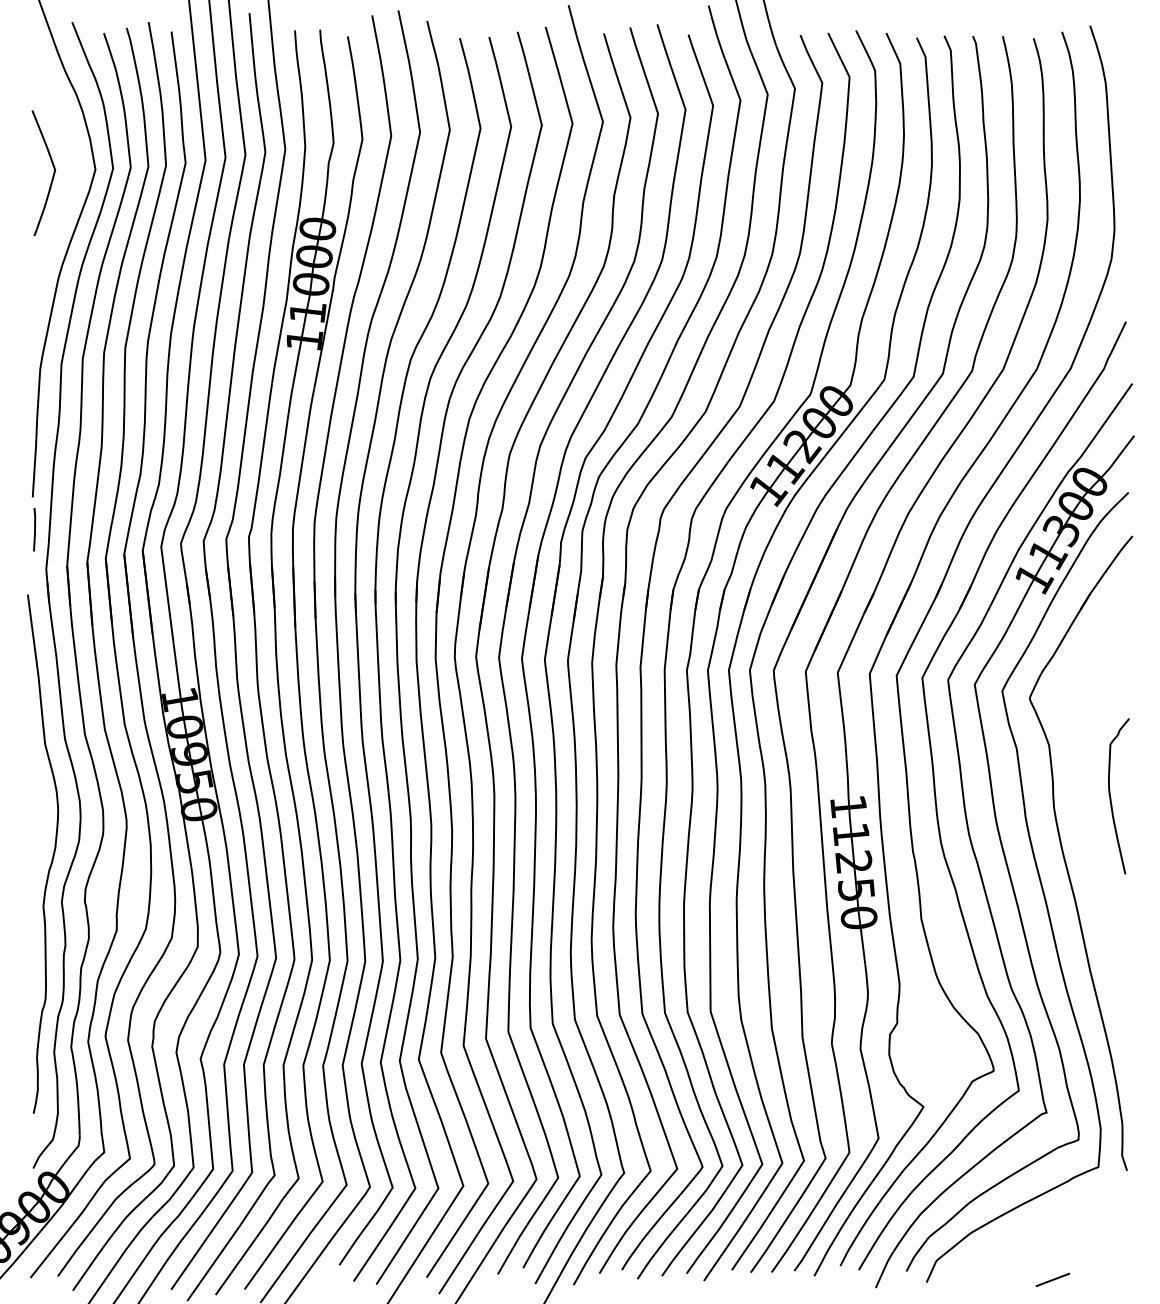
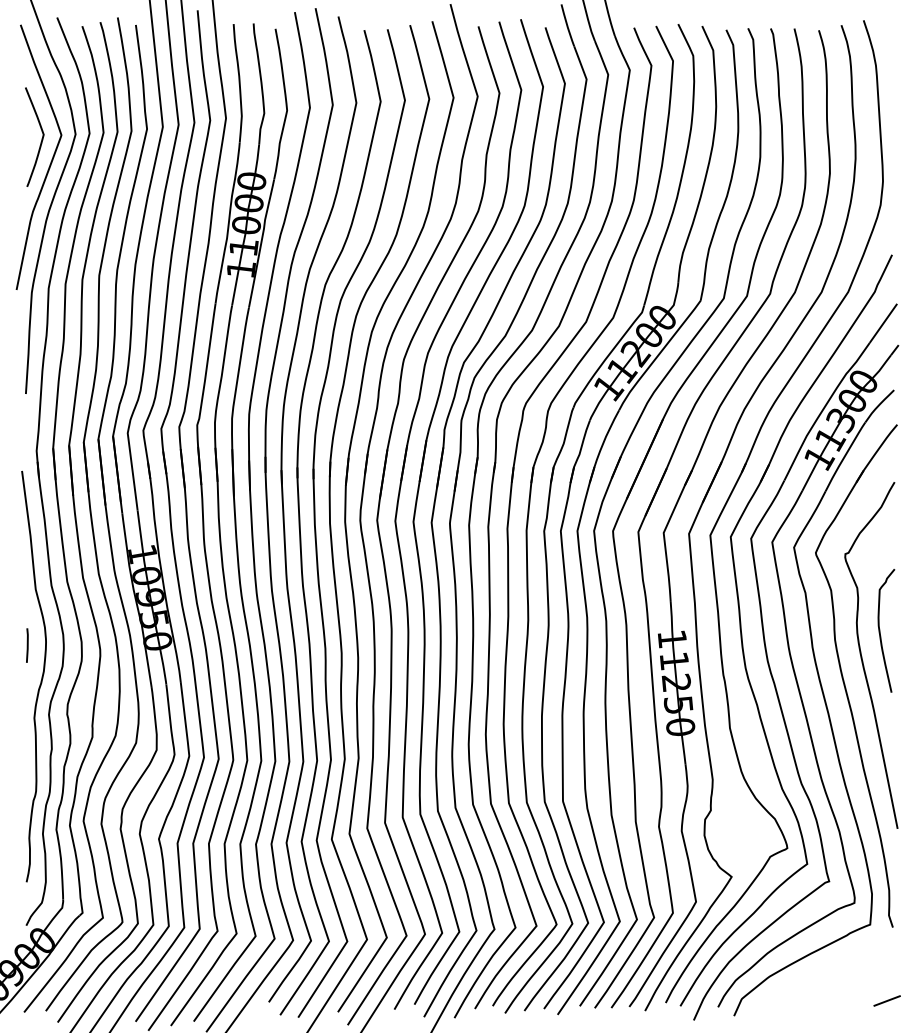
curve: (63, 203) -> (50, 161), added
line: (34, 529) -> (27, 645), moved
curve: (1088, 828) -> (862, 656), added
line: (1052, 1279) -> (886, 1000), moved

